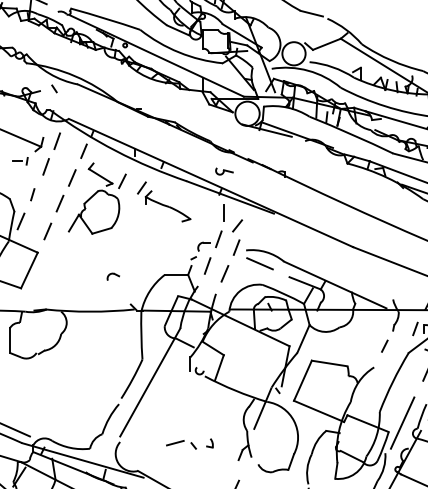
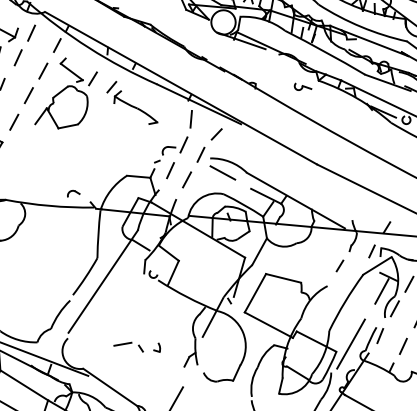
part: (224, 171) -> (303, 87), moved
line: (237, 225) -> (216, 133), moved
part: (112, 276) -> (72, 193), moved

